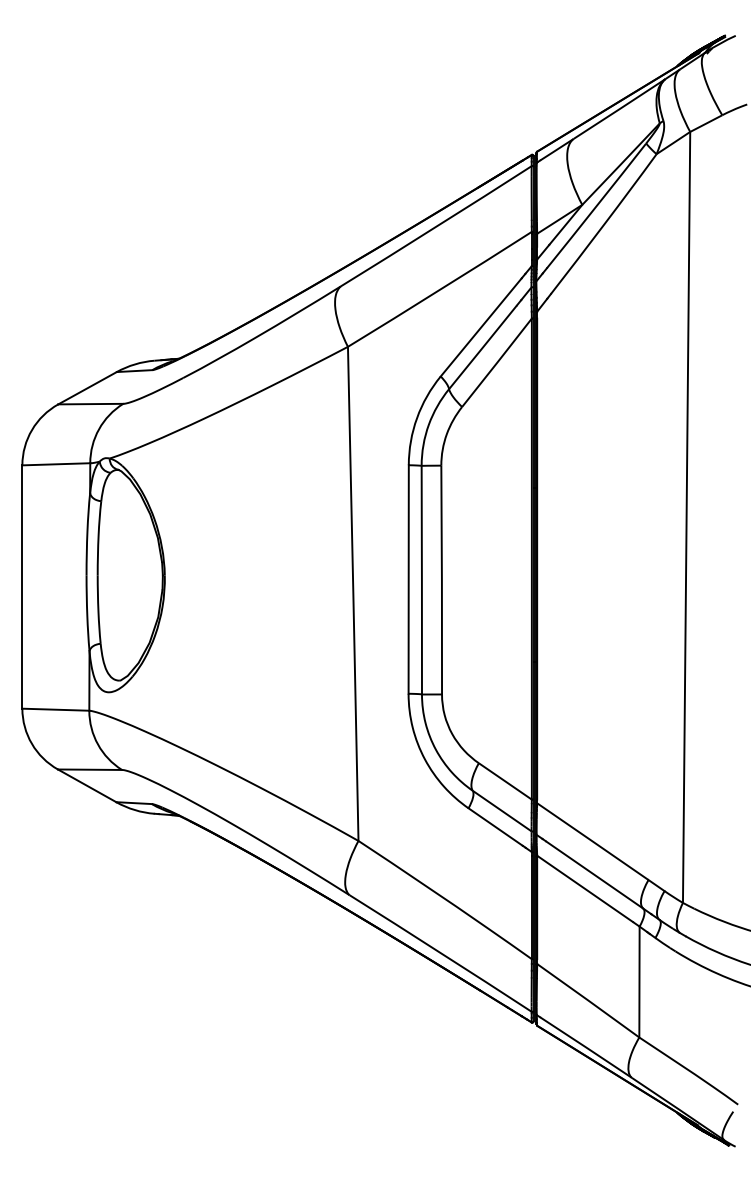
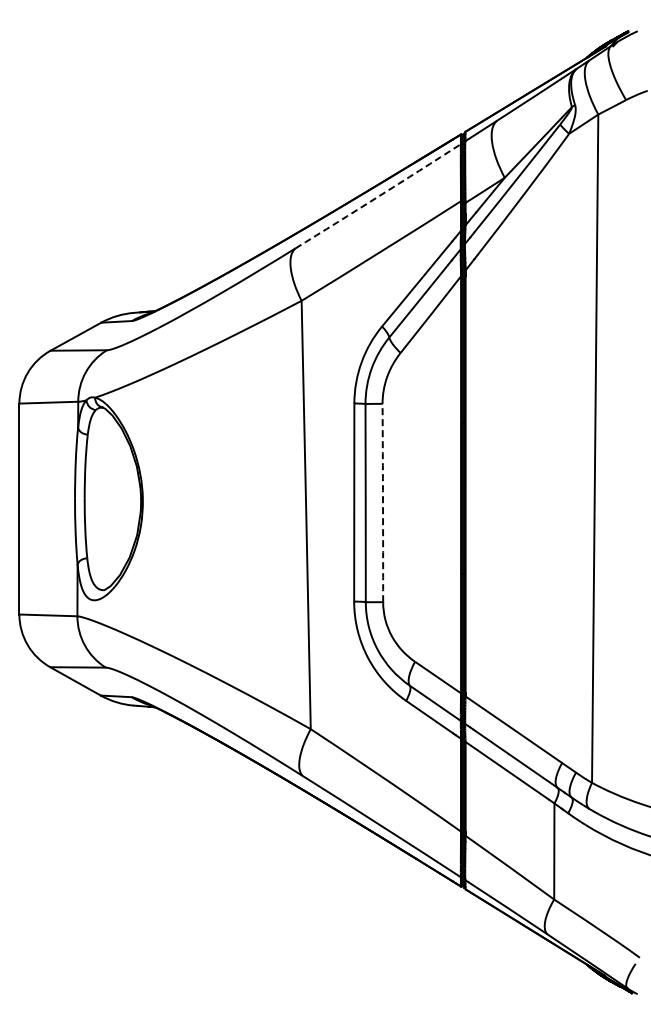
arc: (436, 226) -> (378, 196), solid -> dashed
arc: (442, 580) -> (383, 503), solid -> dashed

